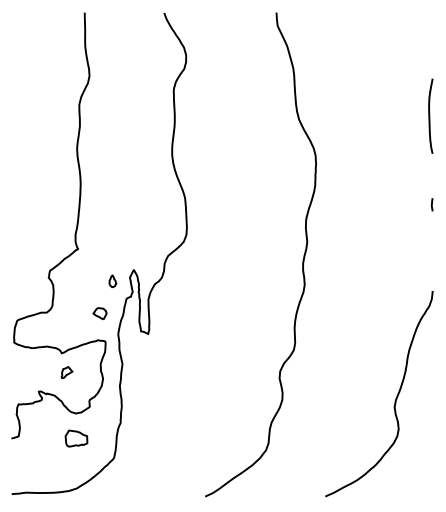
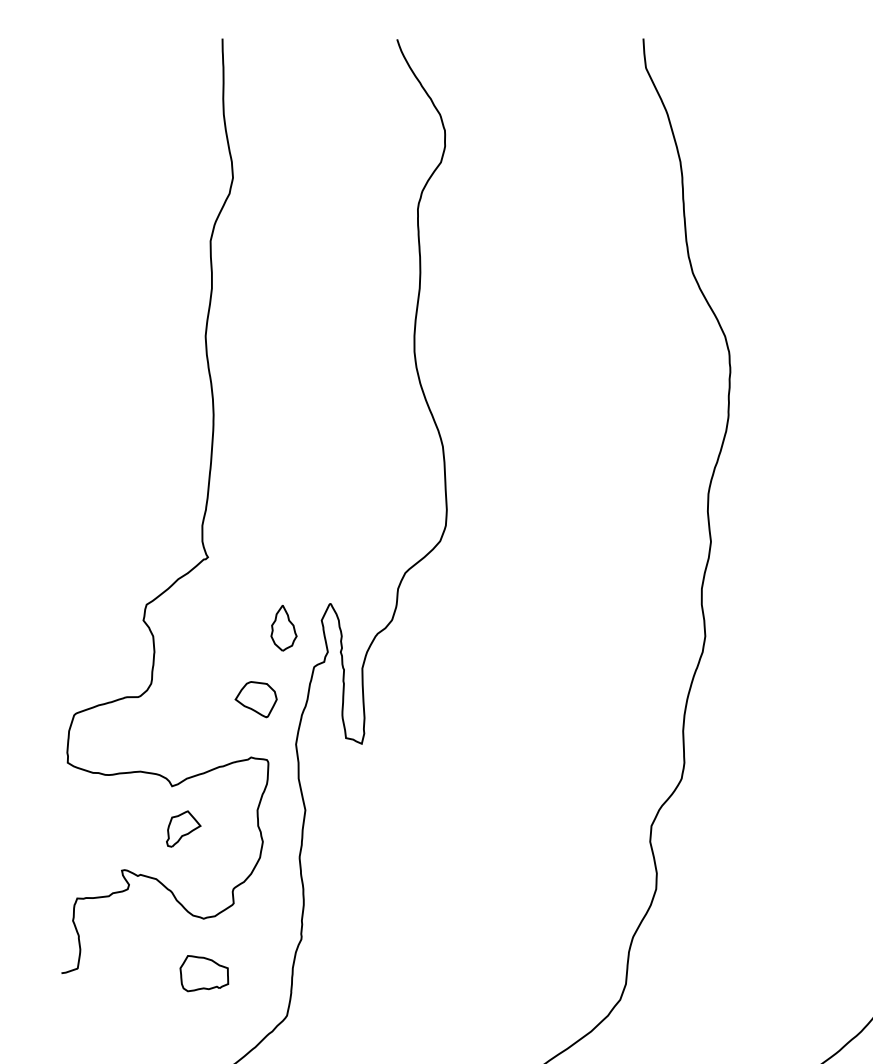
part: (112, 281) -> (283, 628), size x1.67
part: (99, 313) -> (254, 698), size x1.43
part: (66, 372) -> (182, 828), size x1.43

